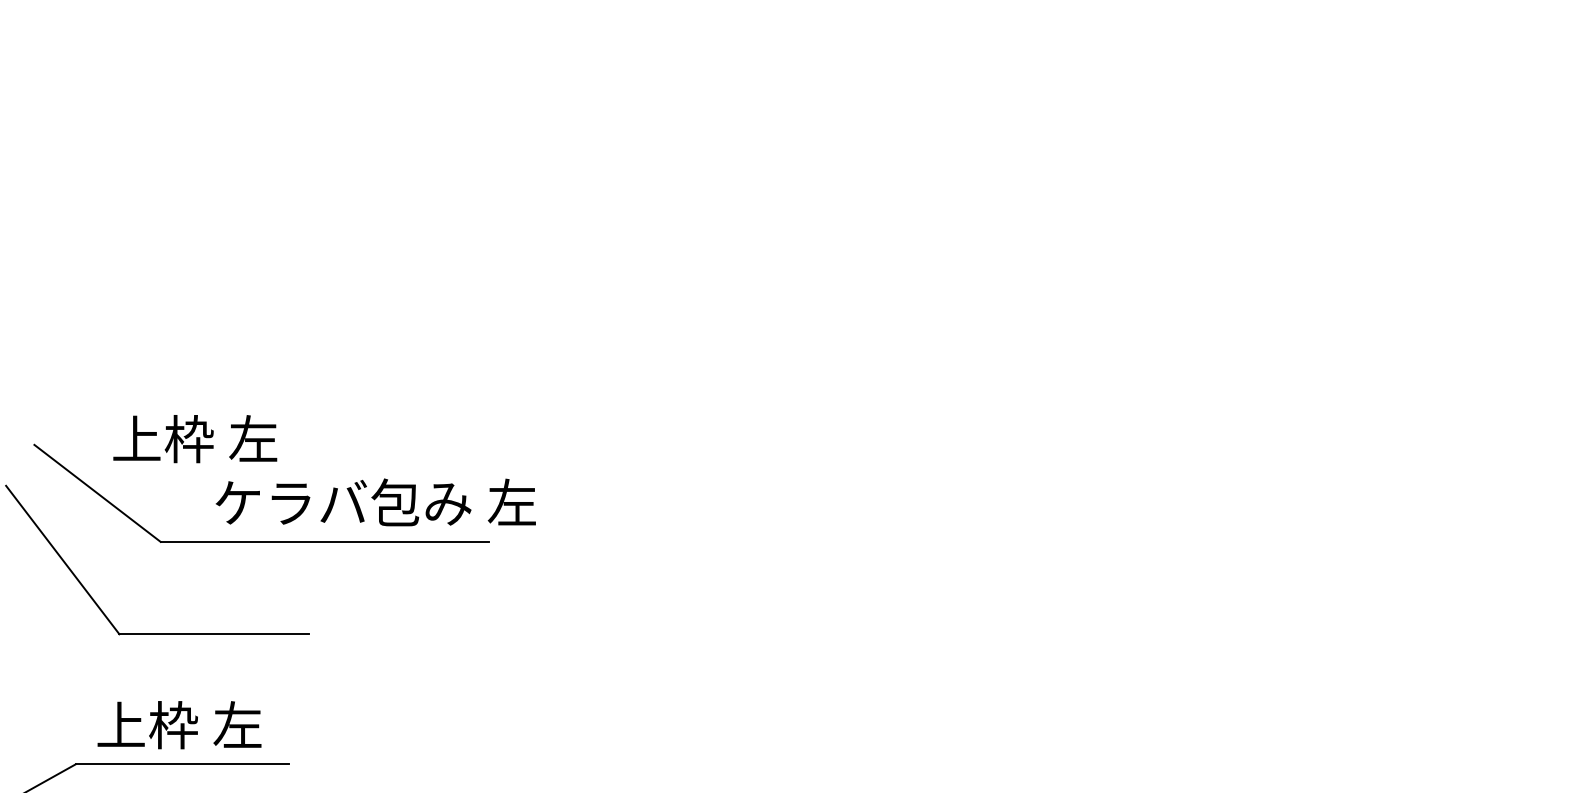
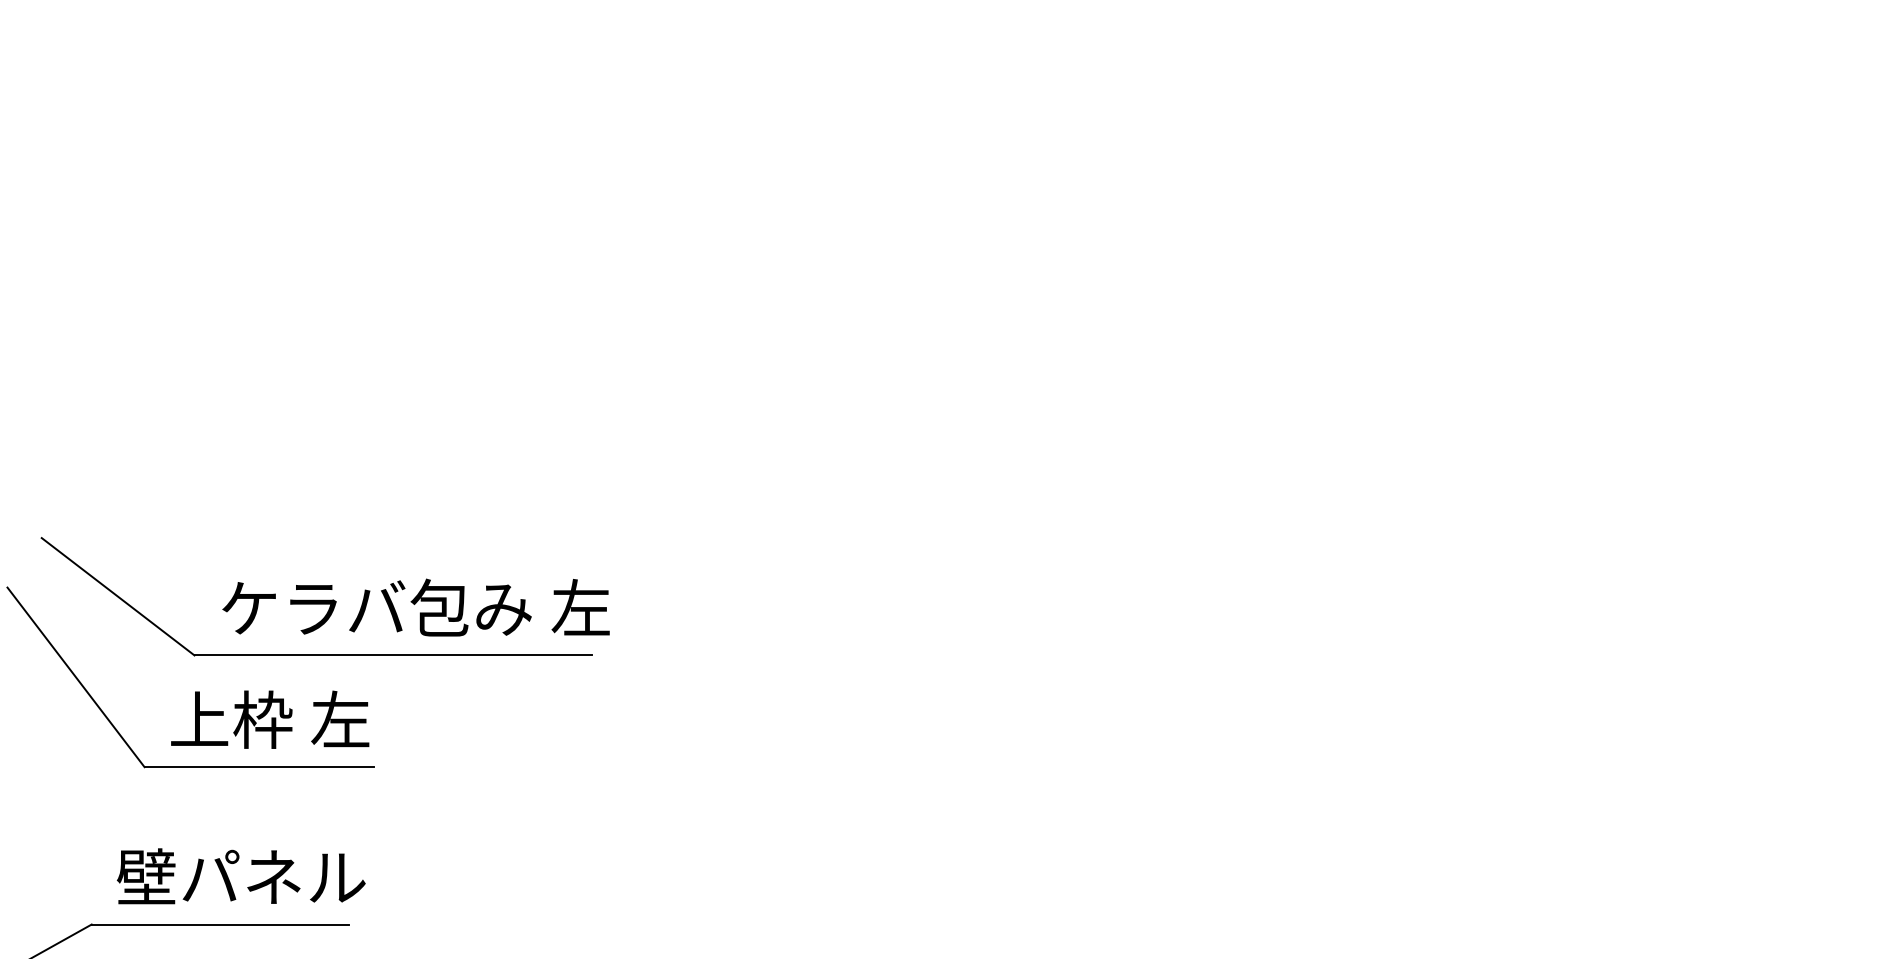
text: (195, 439) -> (270, 720), moved
text: (375, 502) -> (415, 607), moved
text: (199, 725) -> (241, 877), 上枠 左 -> 壁パネル

